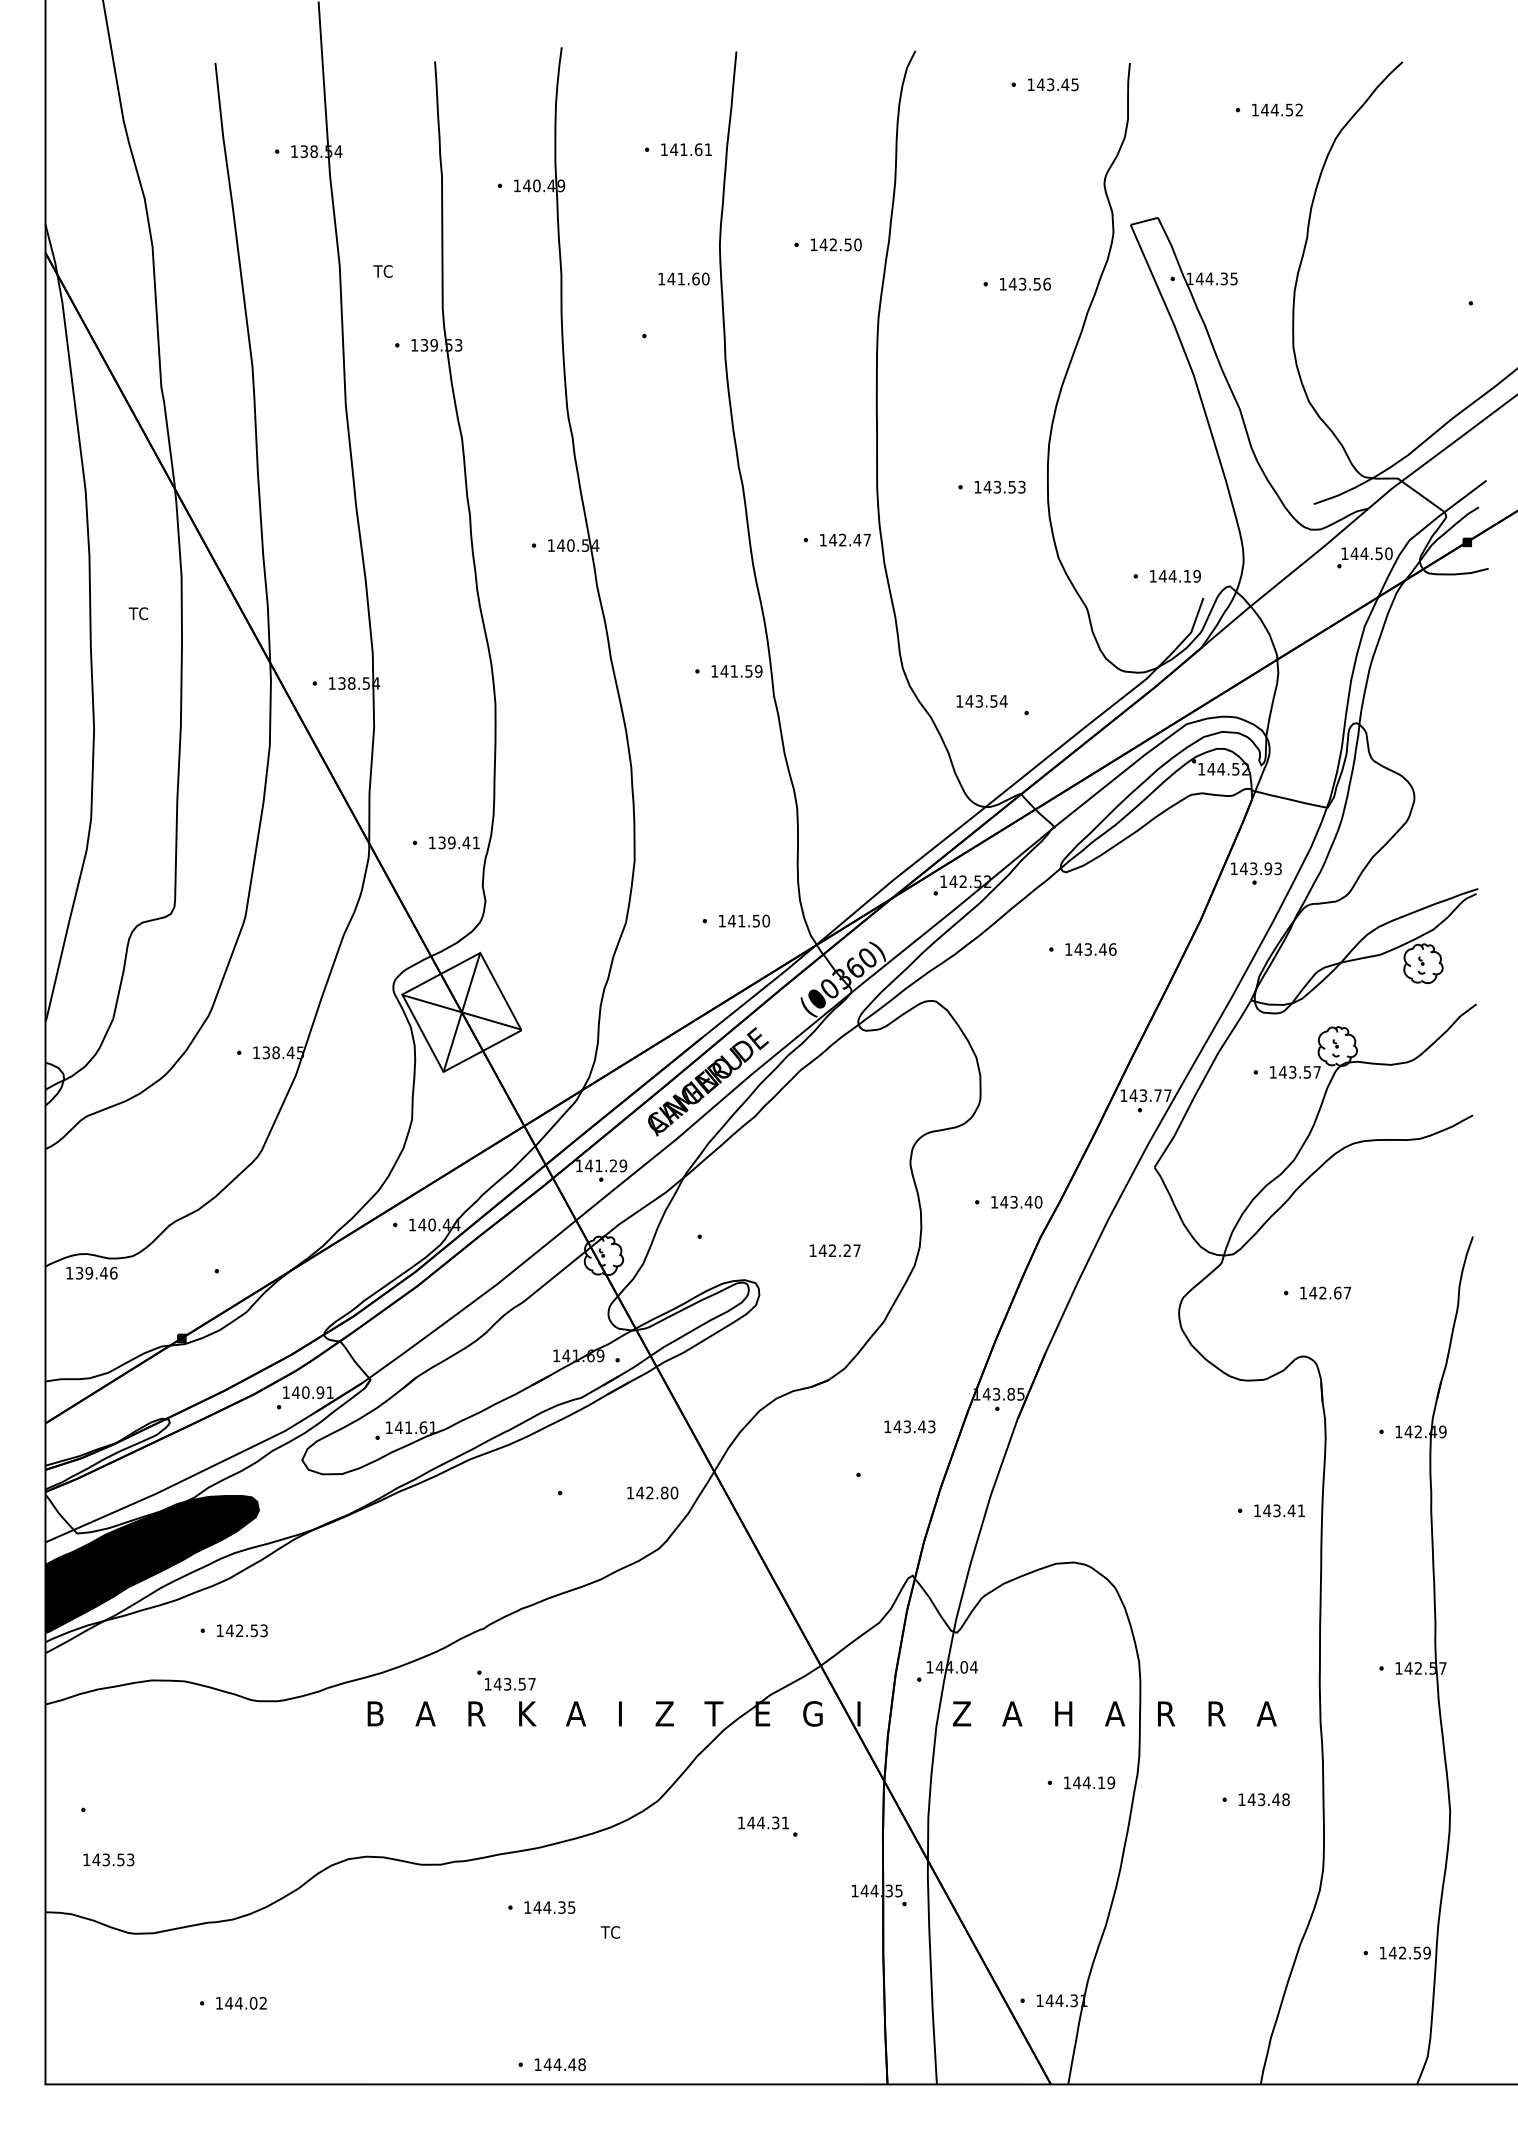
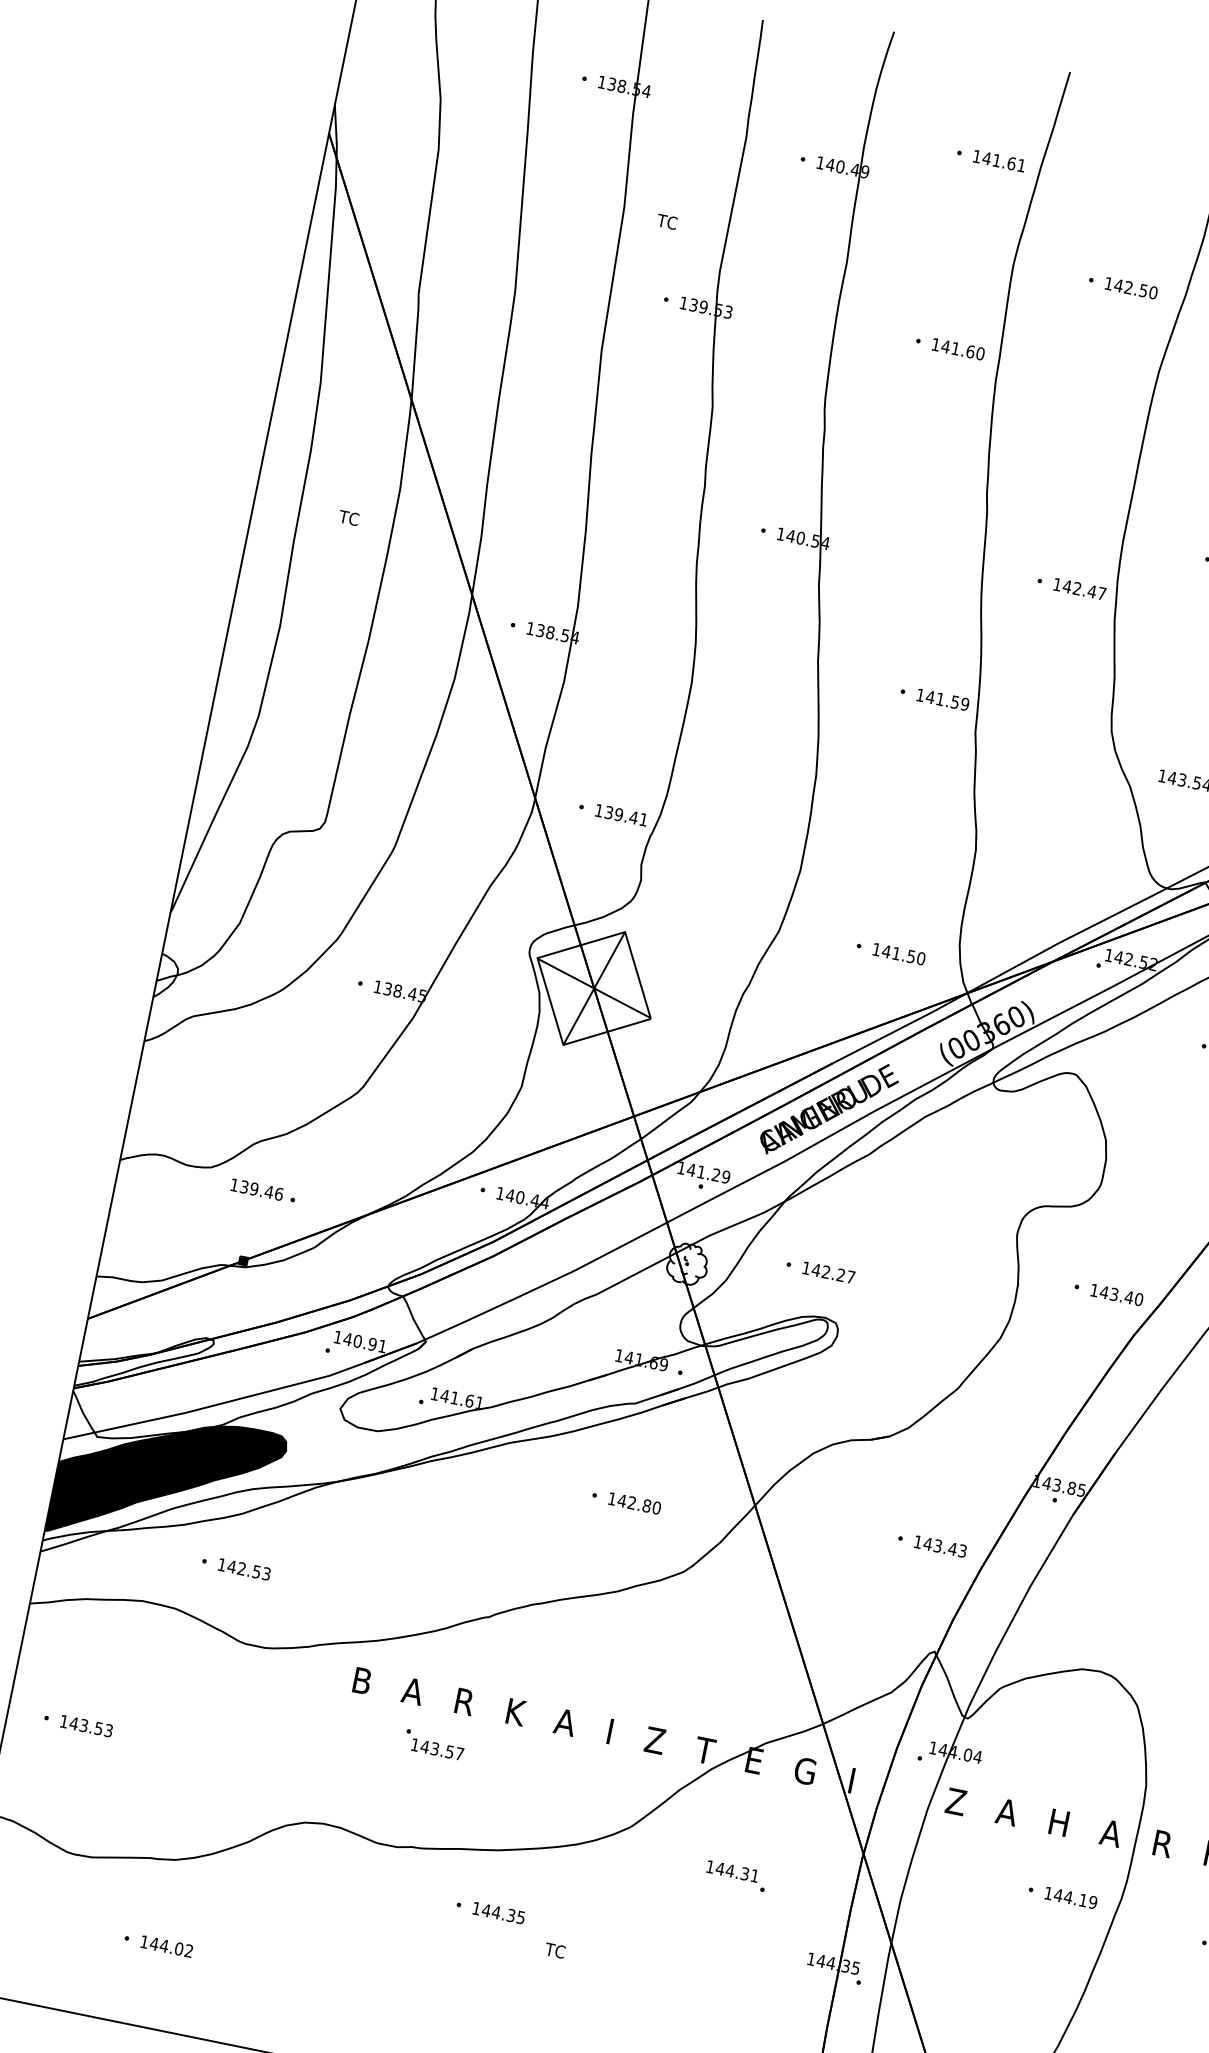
text: (683, 278) -> (958, 348), moved
text: (835, 1250) -> (829, 1272), moved
text: (91, 1272) -> (256, 1188), moved
text: (909, 1426) -> (940, 1546), moved
text: (652, 1492) -> (634, 1502), moved
part: (506, 1680) -> (434, 1744), moved
text: (108, 1859) -> (86, 1725), moved

